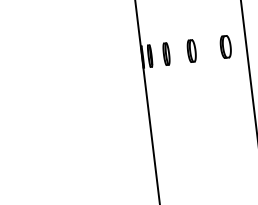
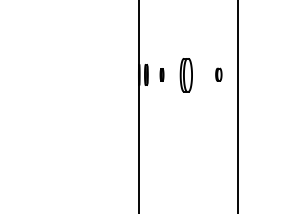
part: (225, 46) -> (218, 74), size x0.6
part: (190, 50) -> (185, 74), size x1.6
part: (165, 53) -> (161, 74), size x0.6

